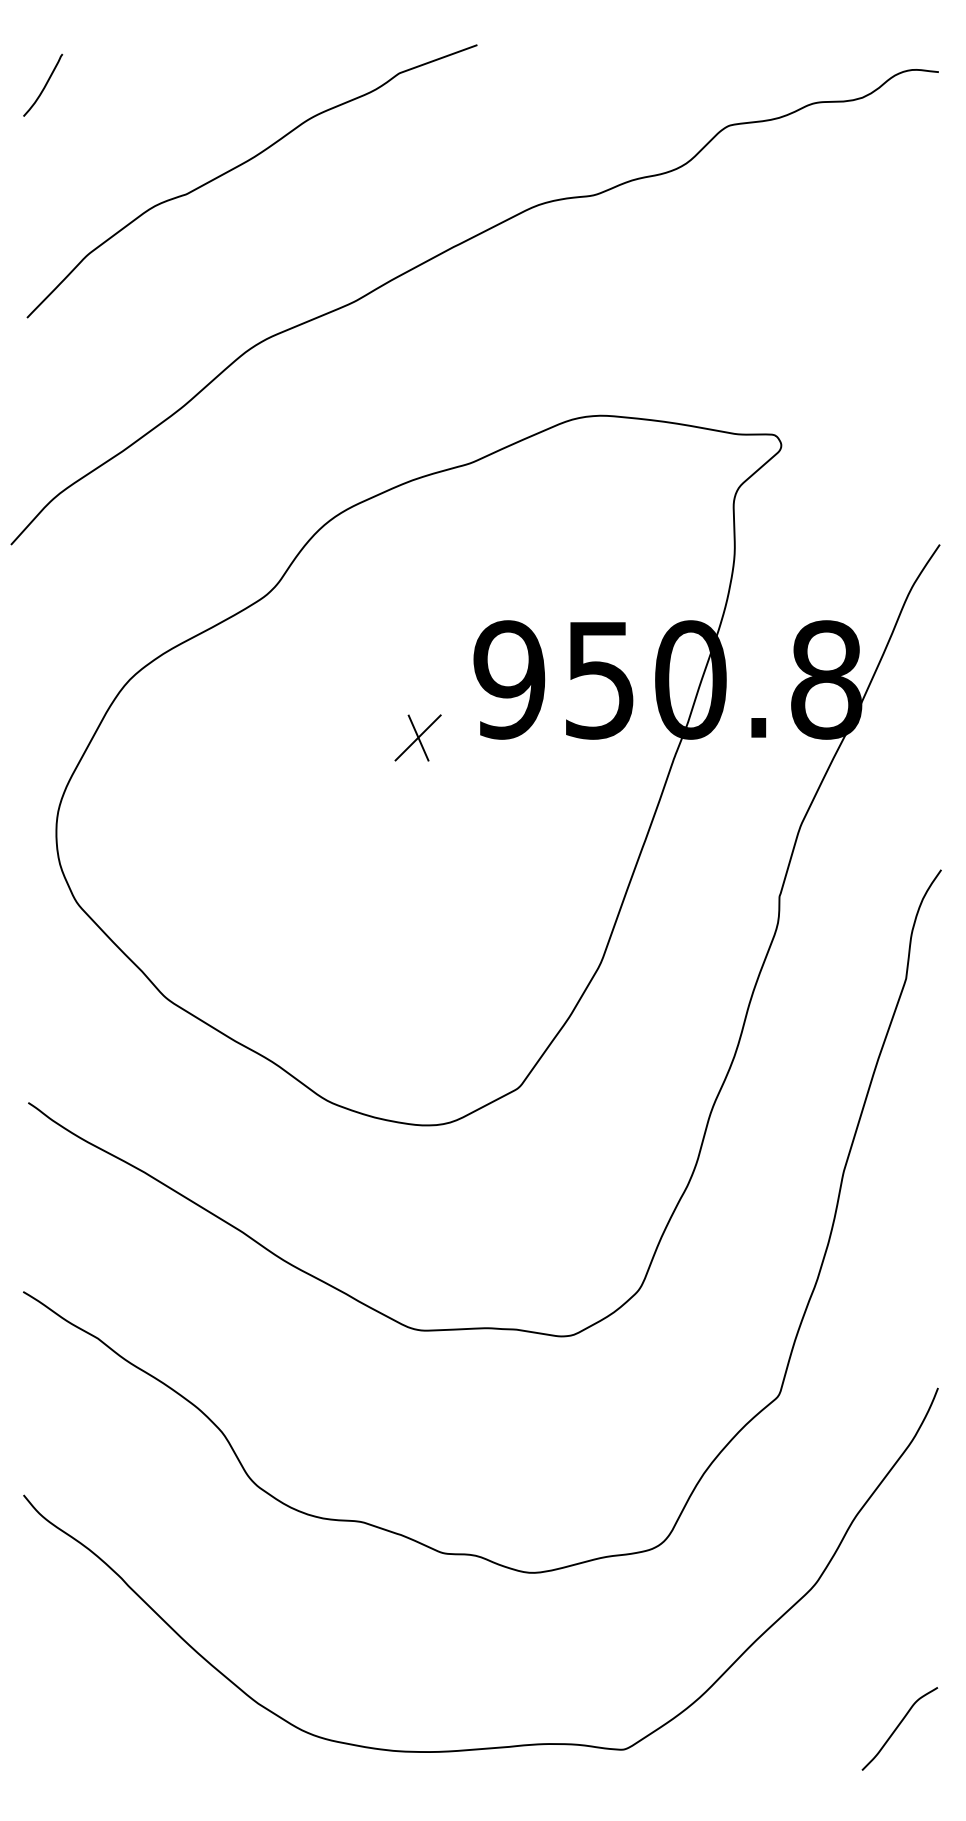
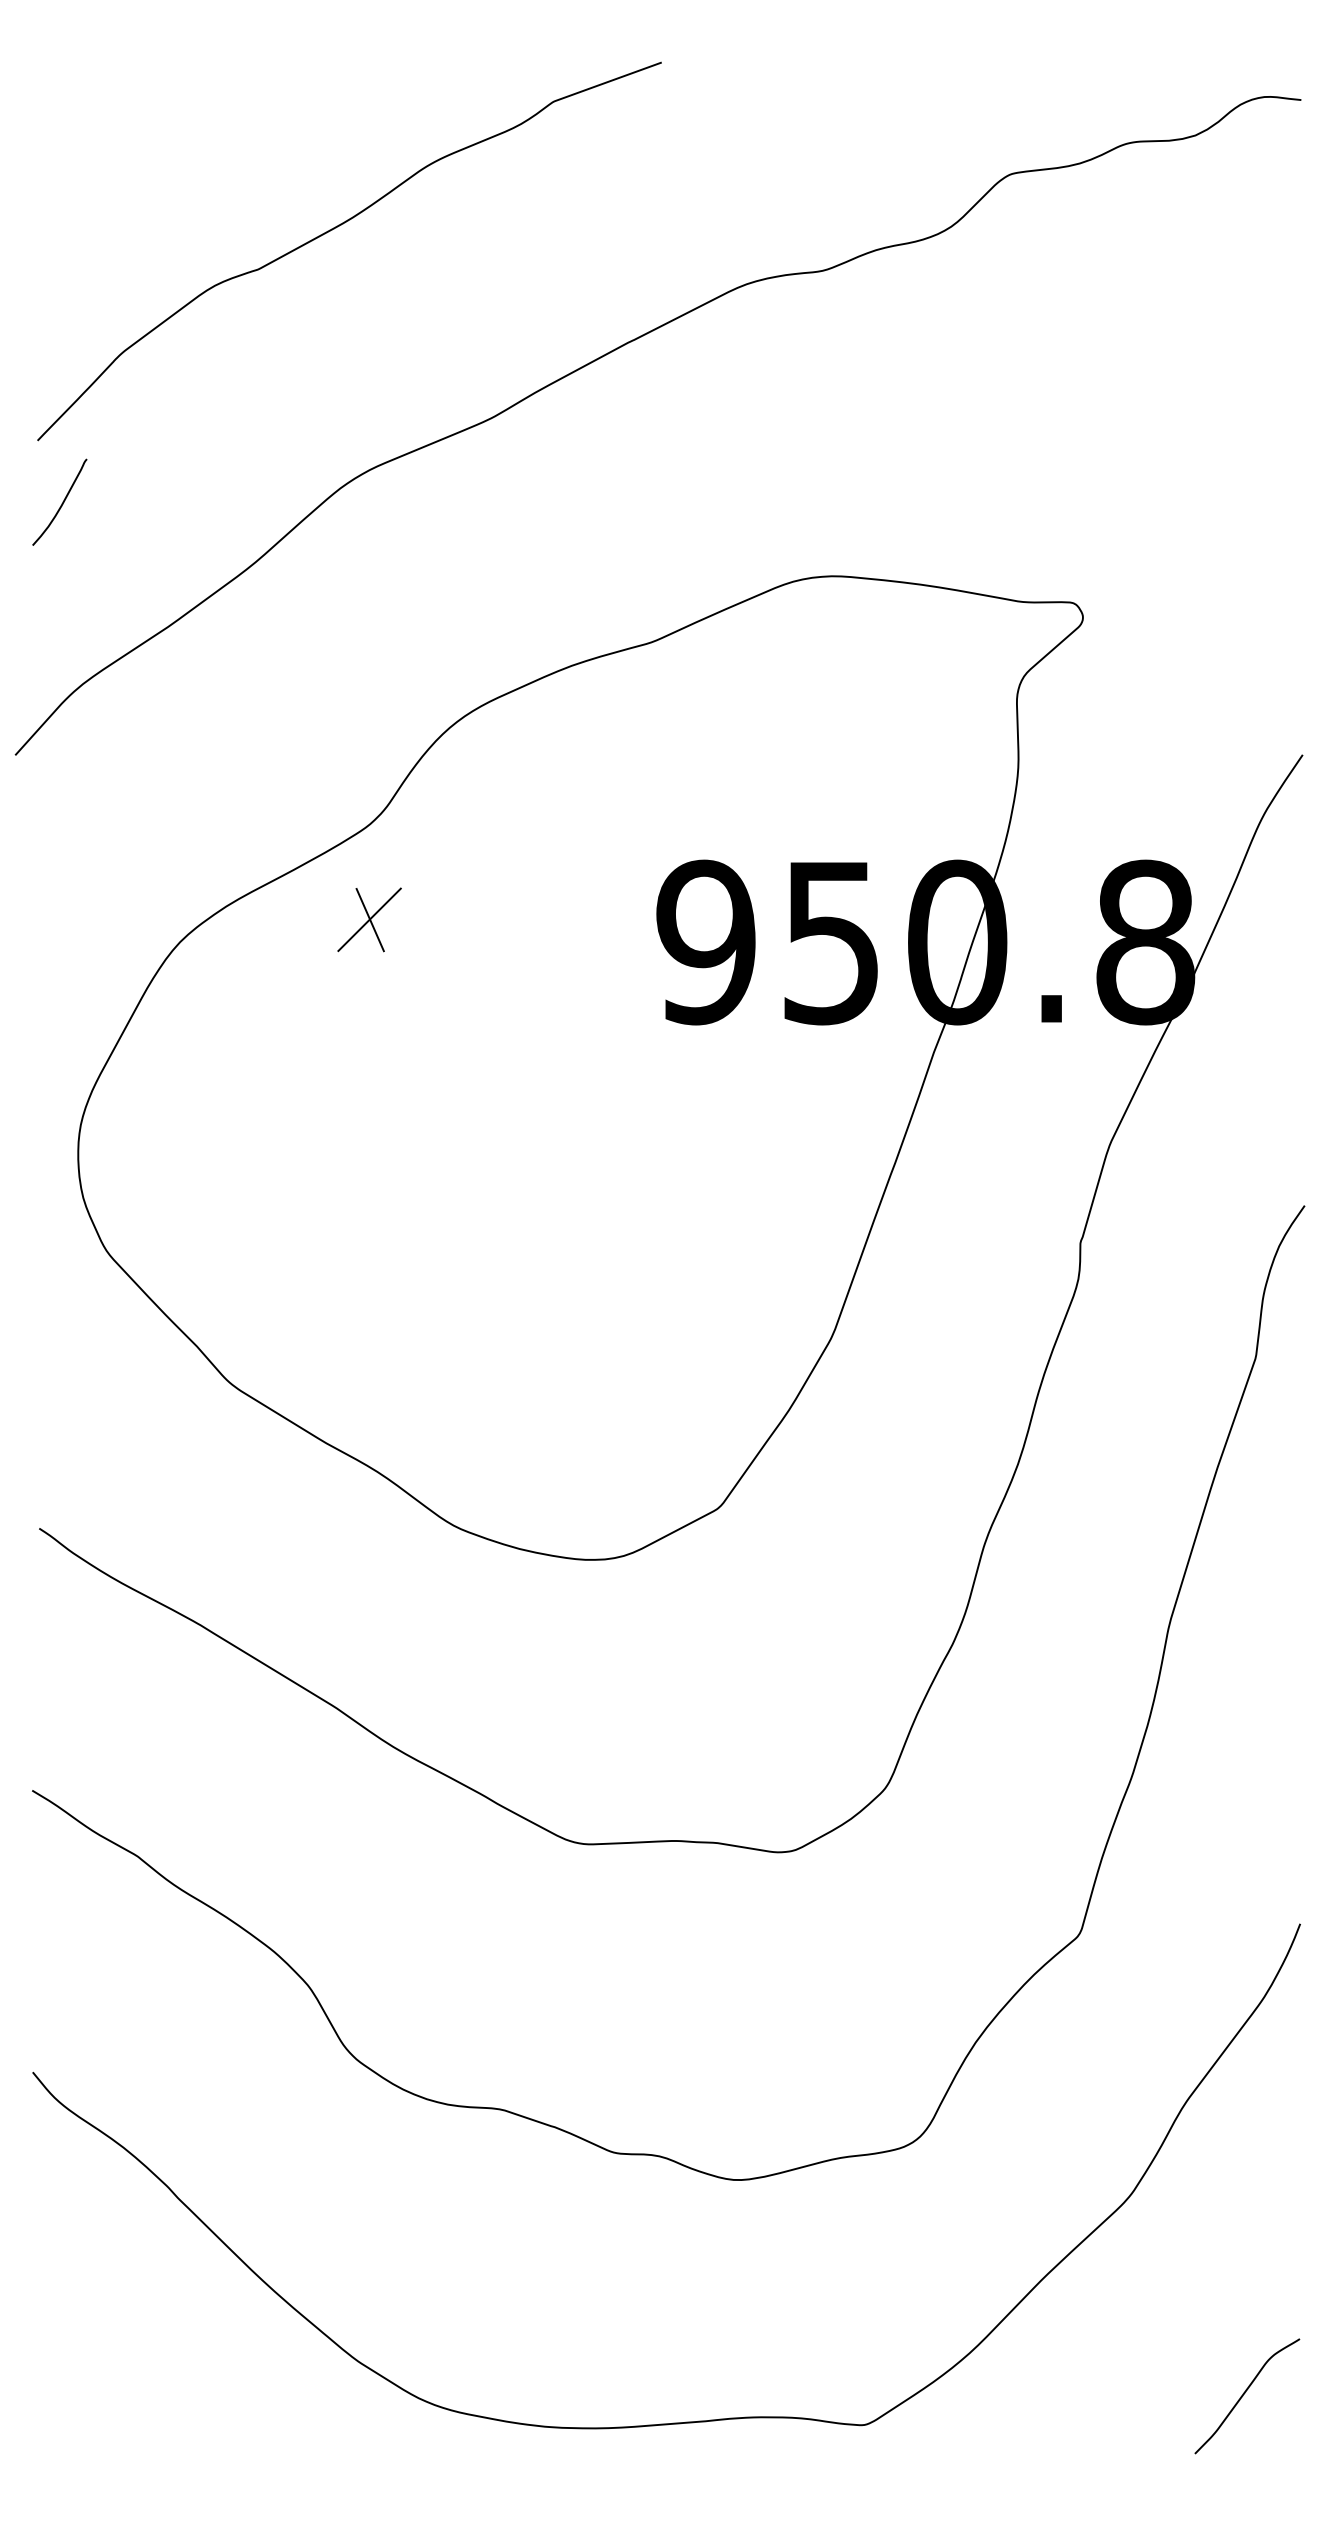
curve: (44, 86) -> (61, 503), moved
part: (418, 737) -> (369, 919), moved

